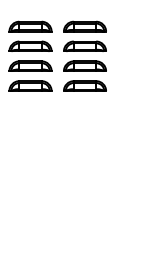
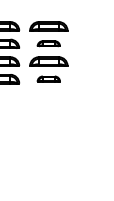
part: (84, 45) -> (48, 43), size x0.6
part: (84, 85) -> (48, 78), size x0.6

